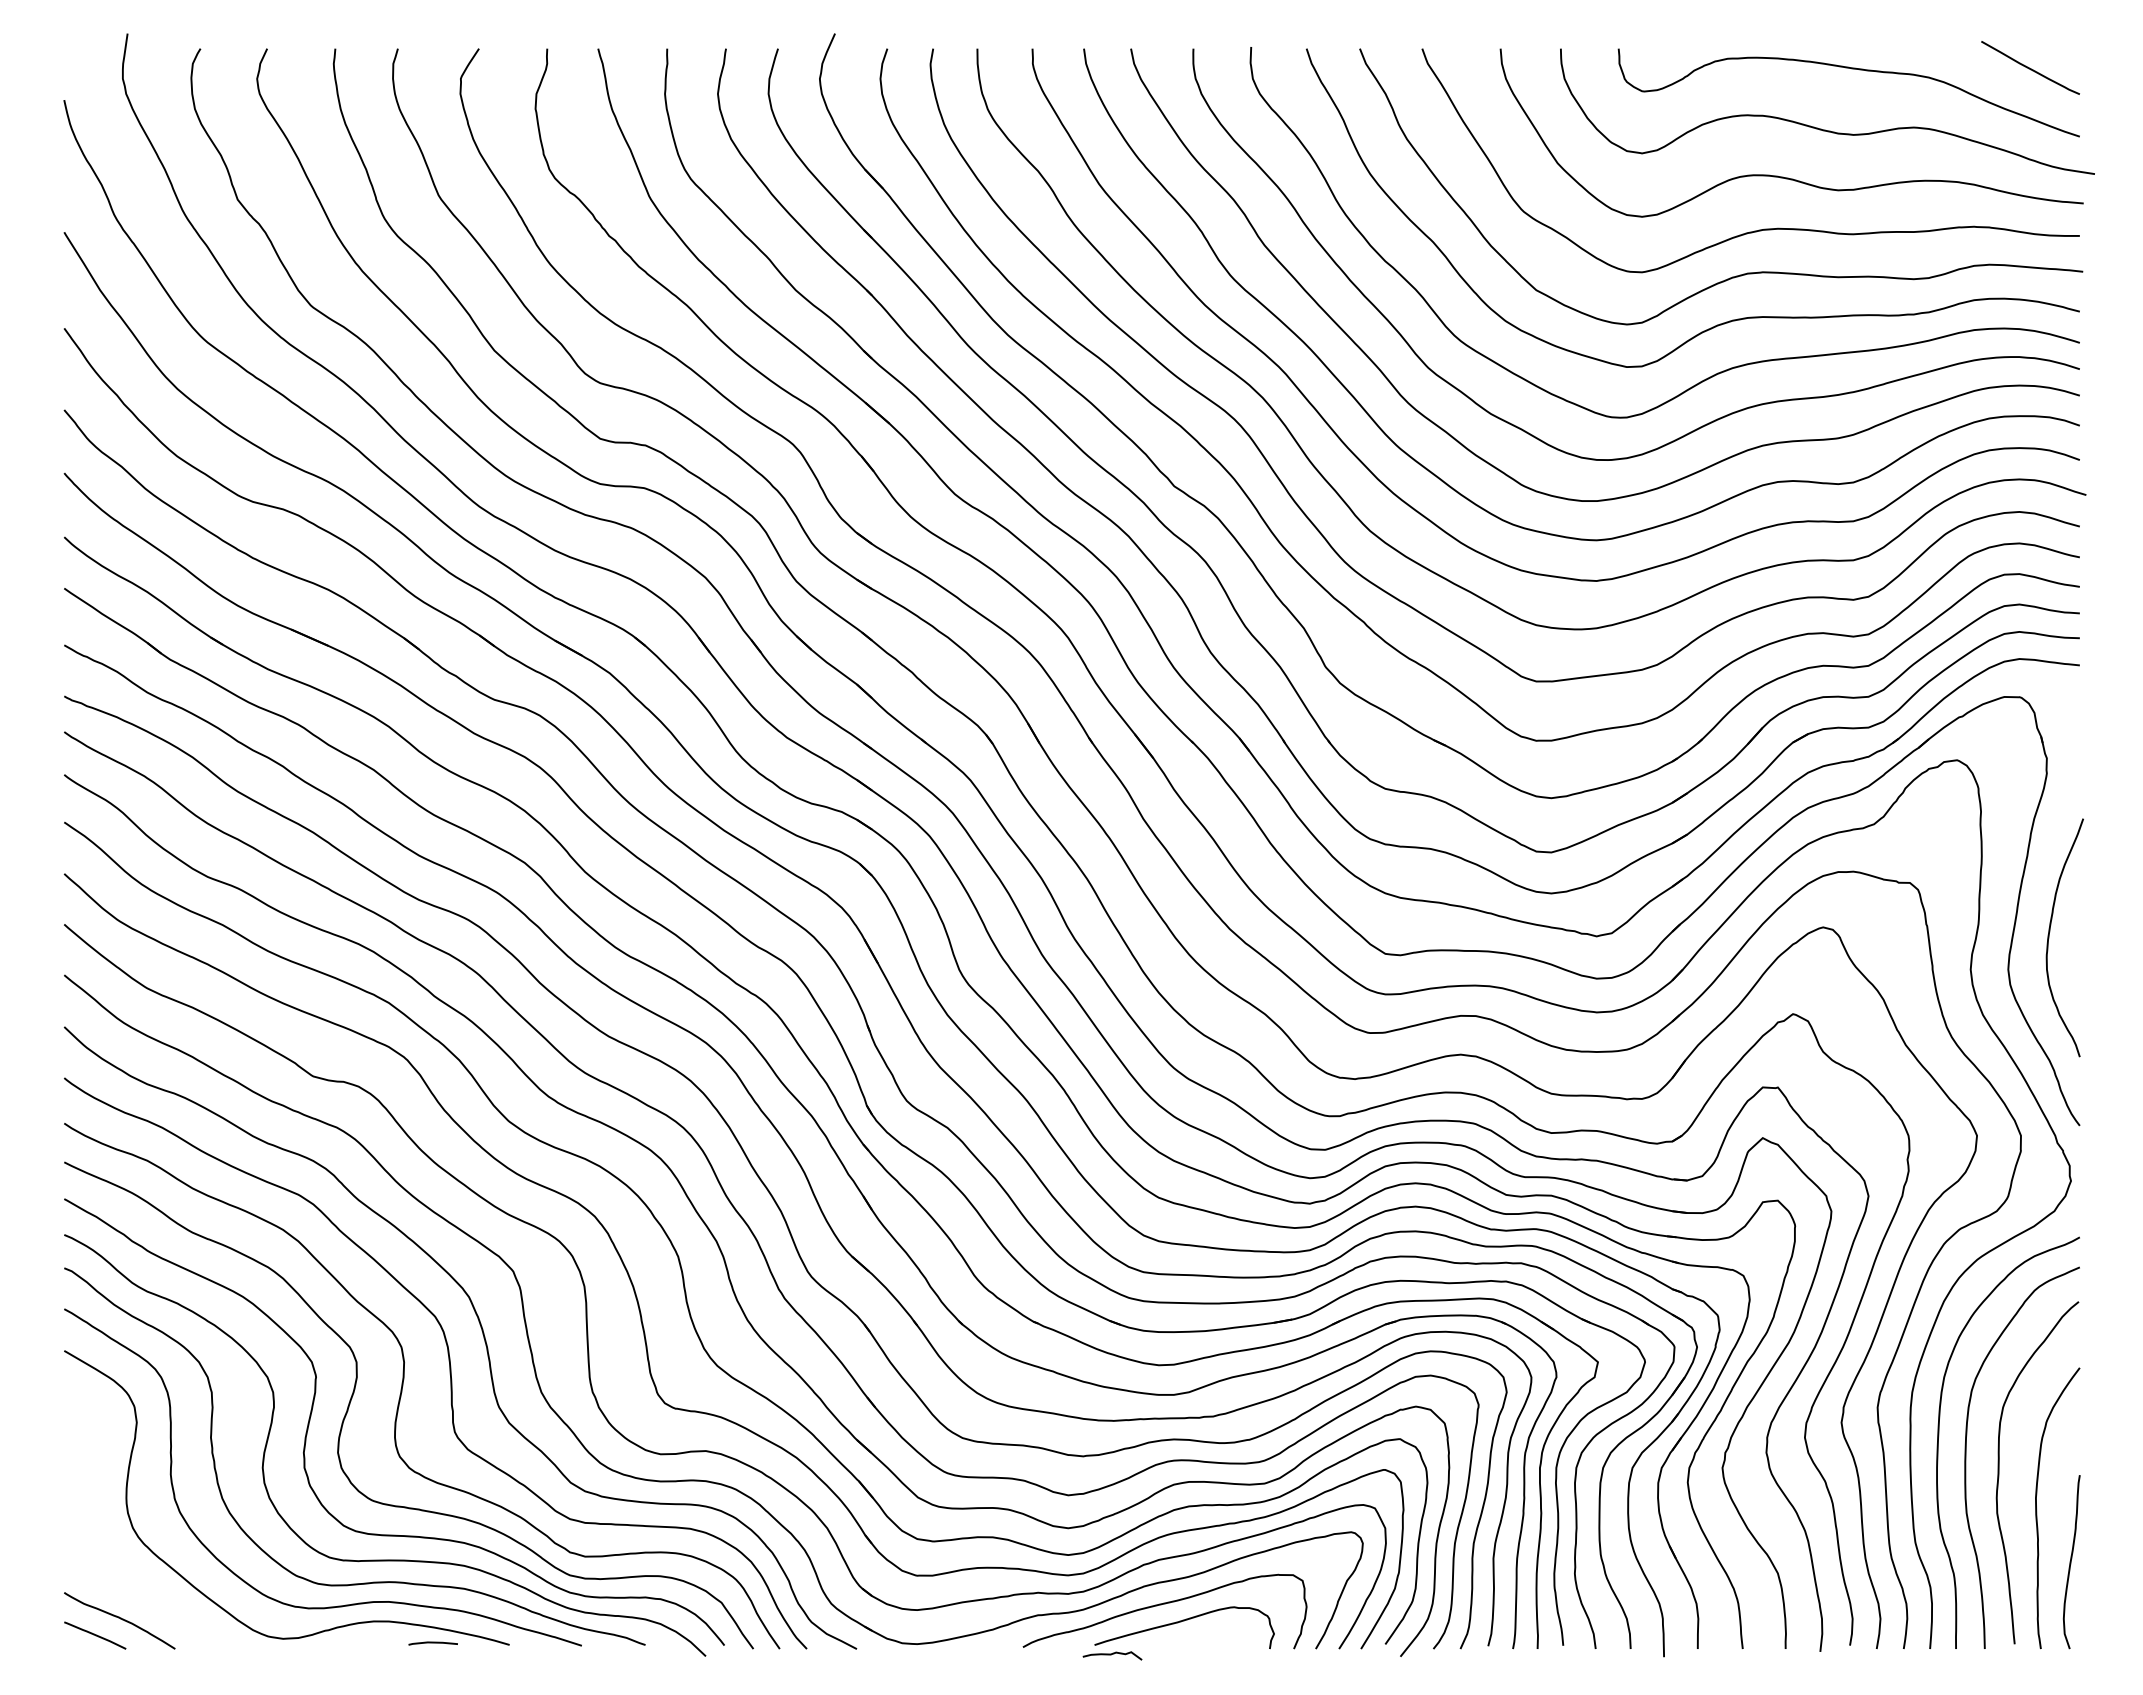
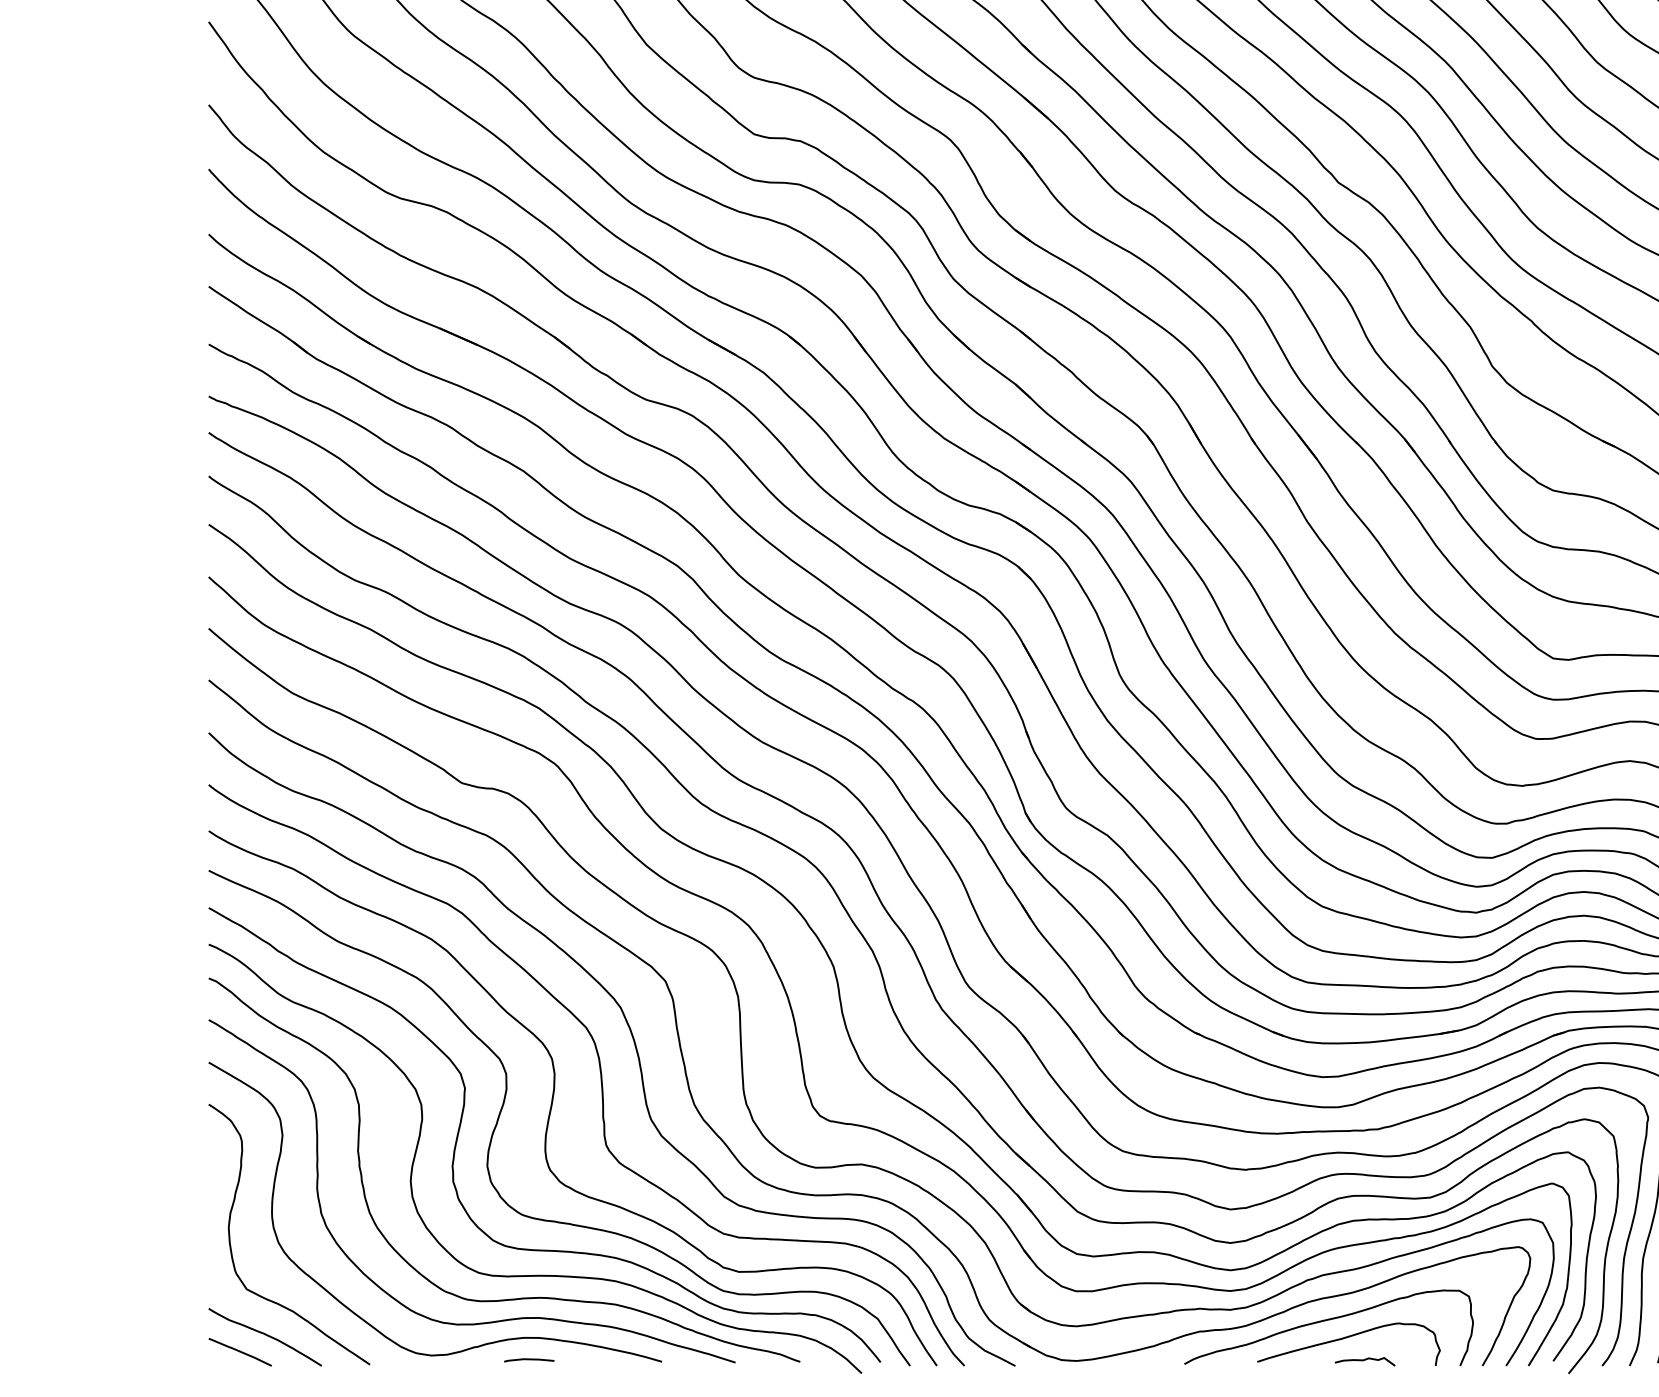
curve: (86, 1529) -> (231, 1244), added
line: (432, 1643) -> (528, 1360), moved
curve: (1112, 1654) -> (1365, 1360), moved

